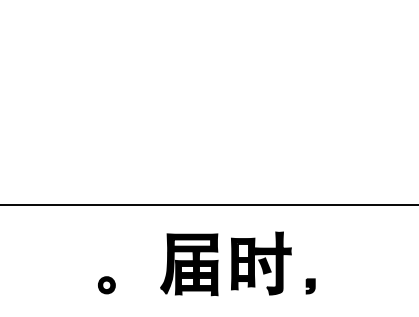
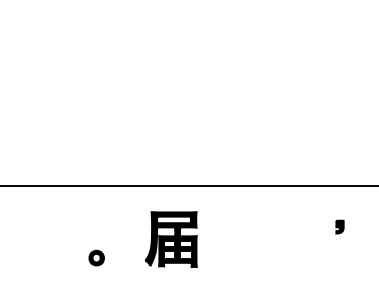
part: (260, 263) -> (235, 238), removed
part: (310, 285) -> (339, 226), moved

